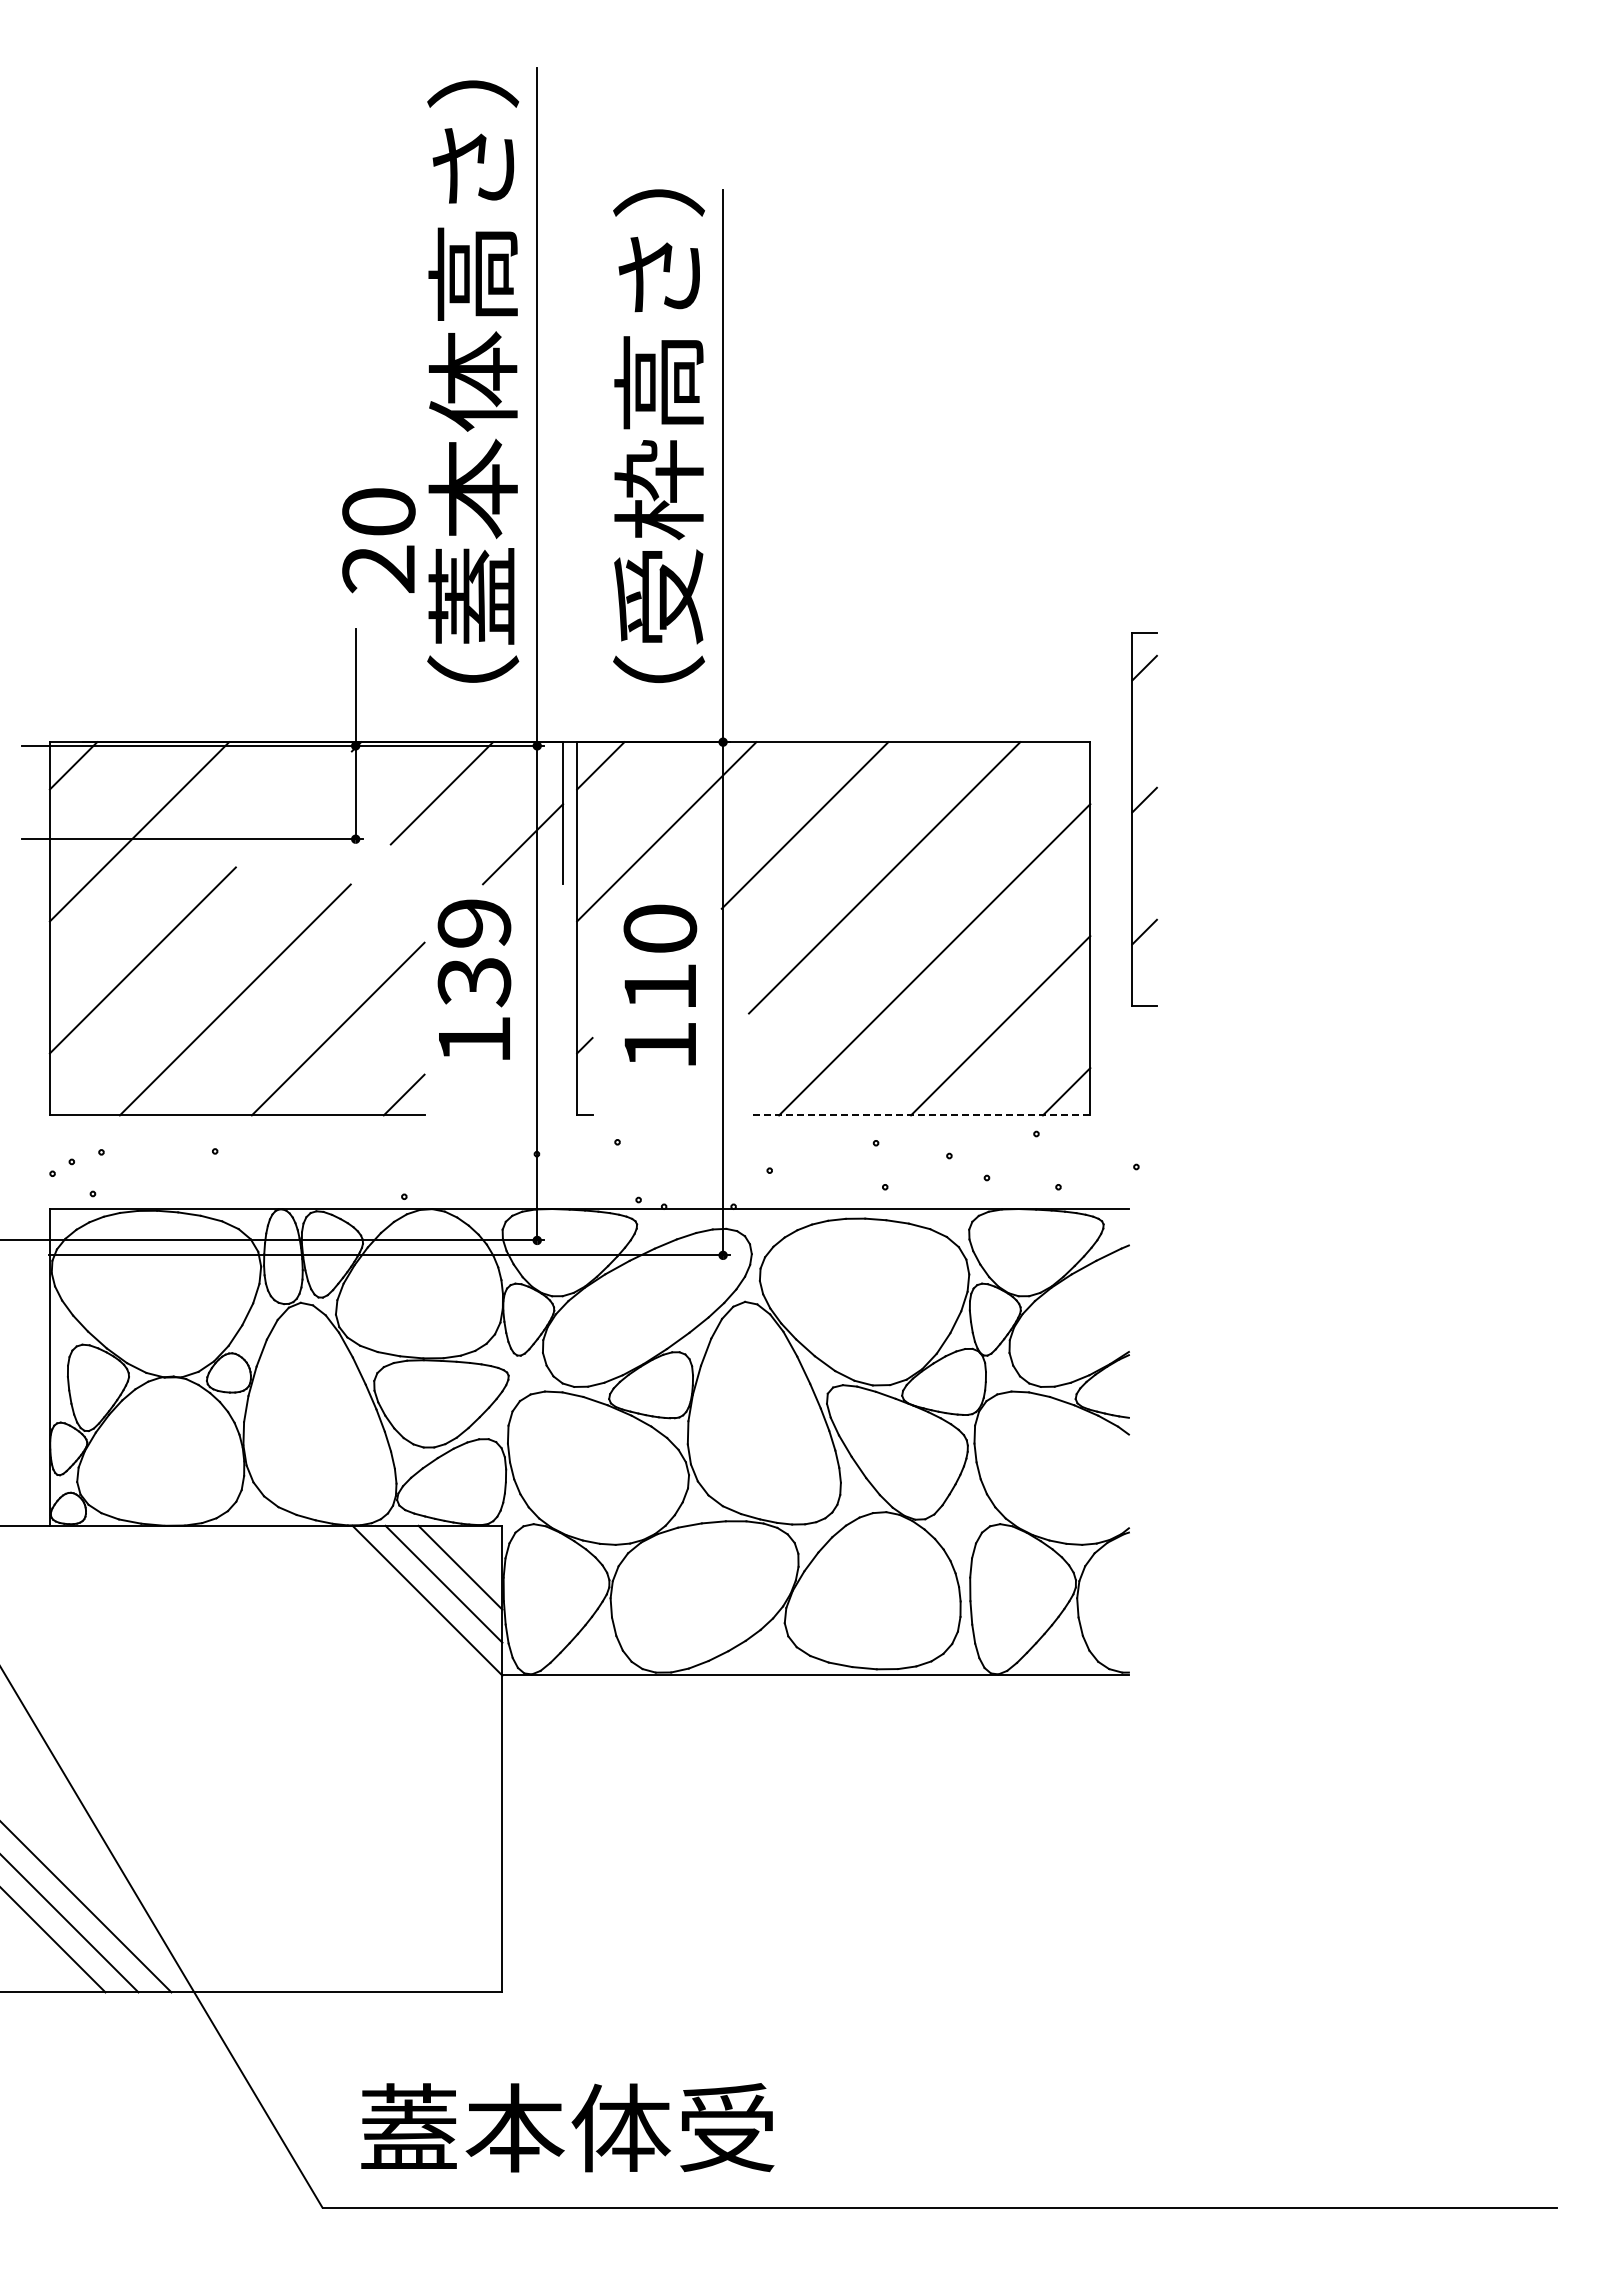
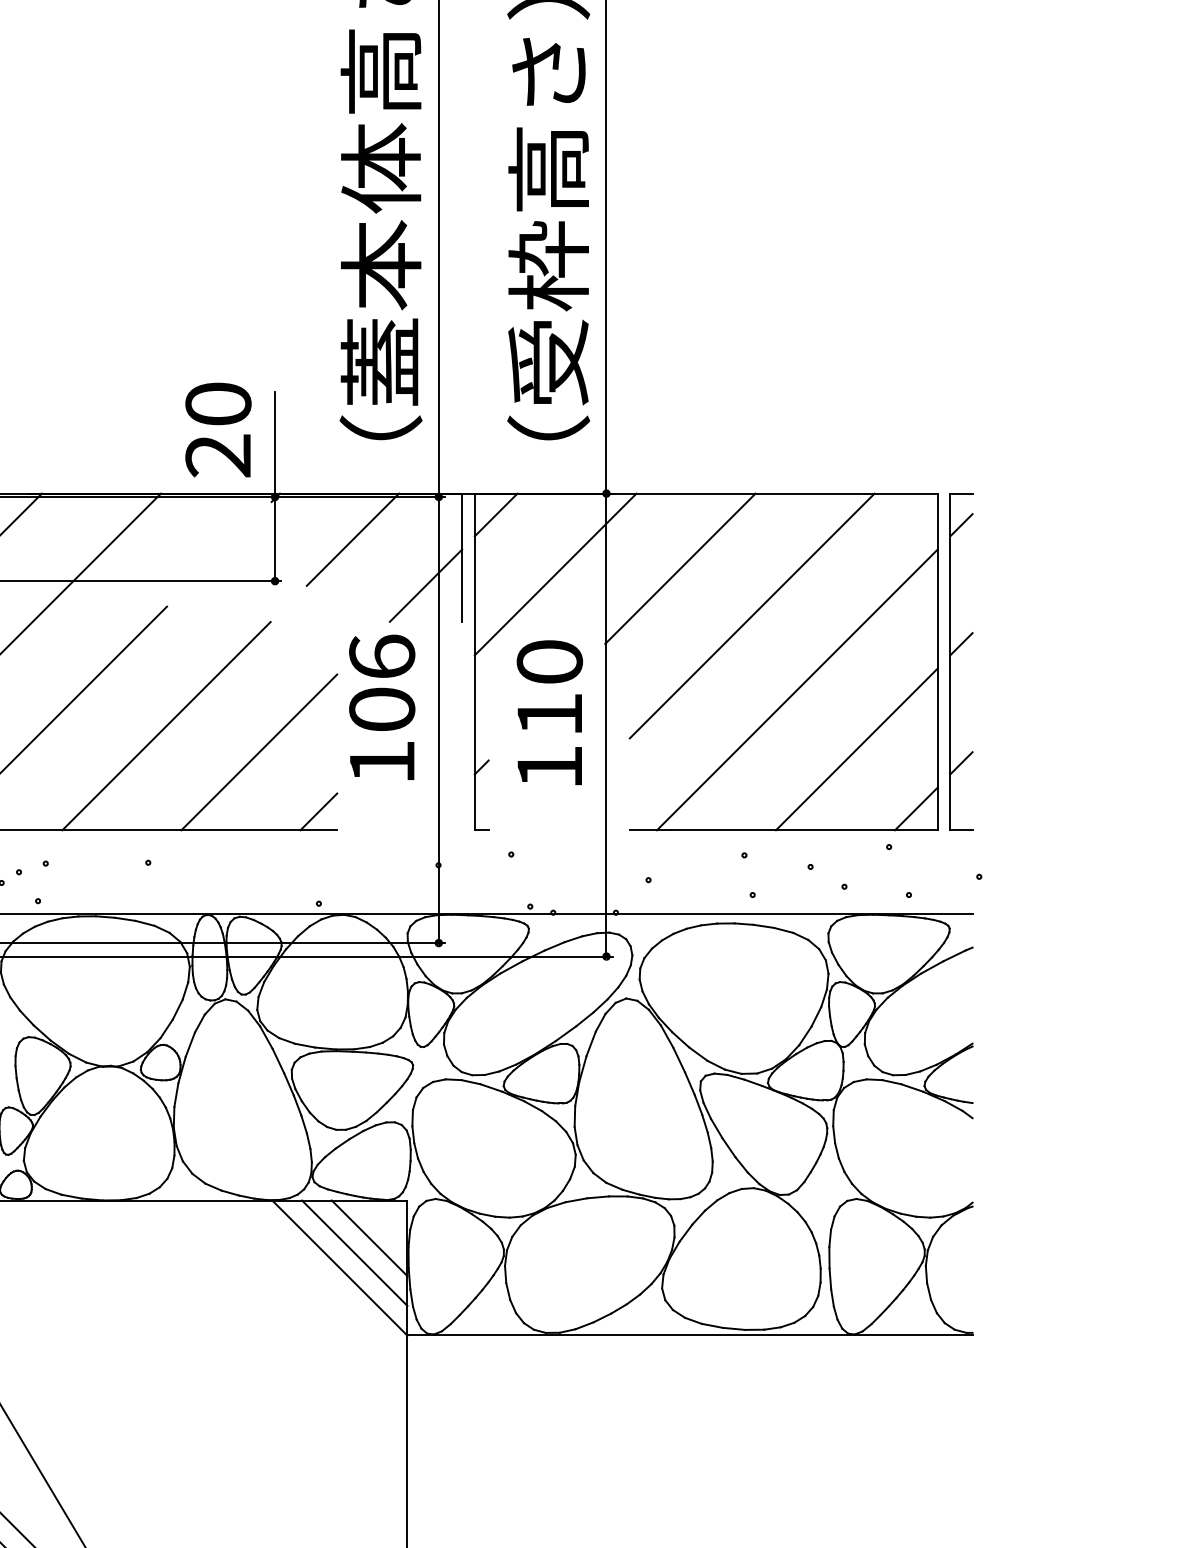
text: (378, 540) -> (218, 429), moved
part: (1132, 819) -> (950, 661), moved
text: (474, 952) -> (382, 683), 139 -> 106
line: (919, 1115) -> (783, 830), dashed -> solid

